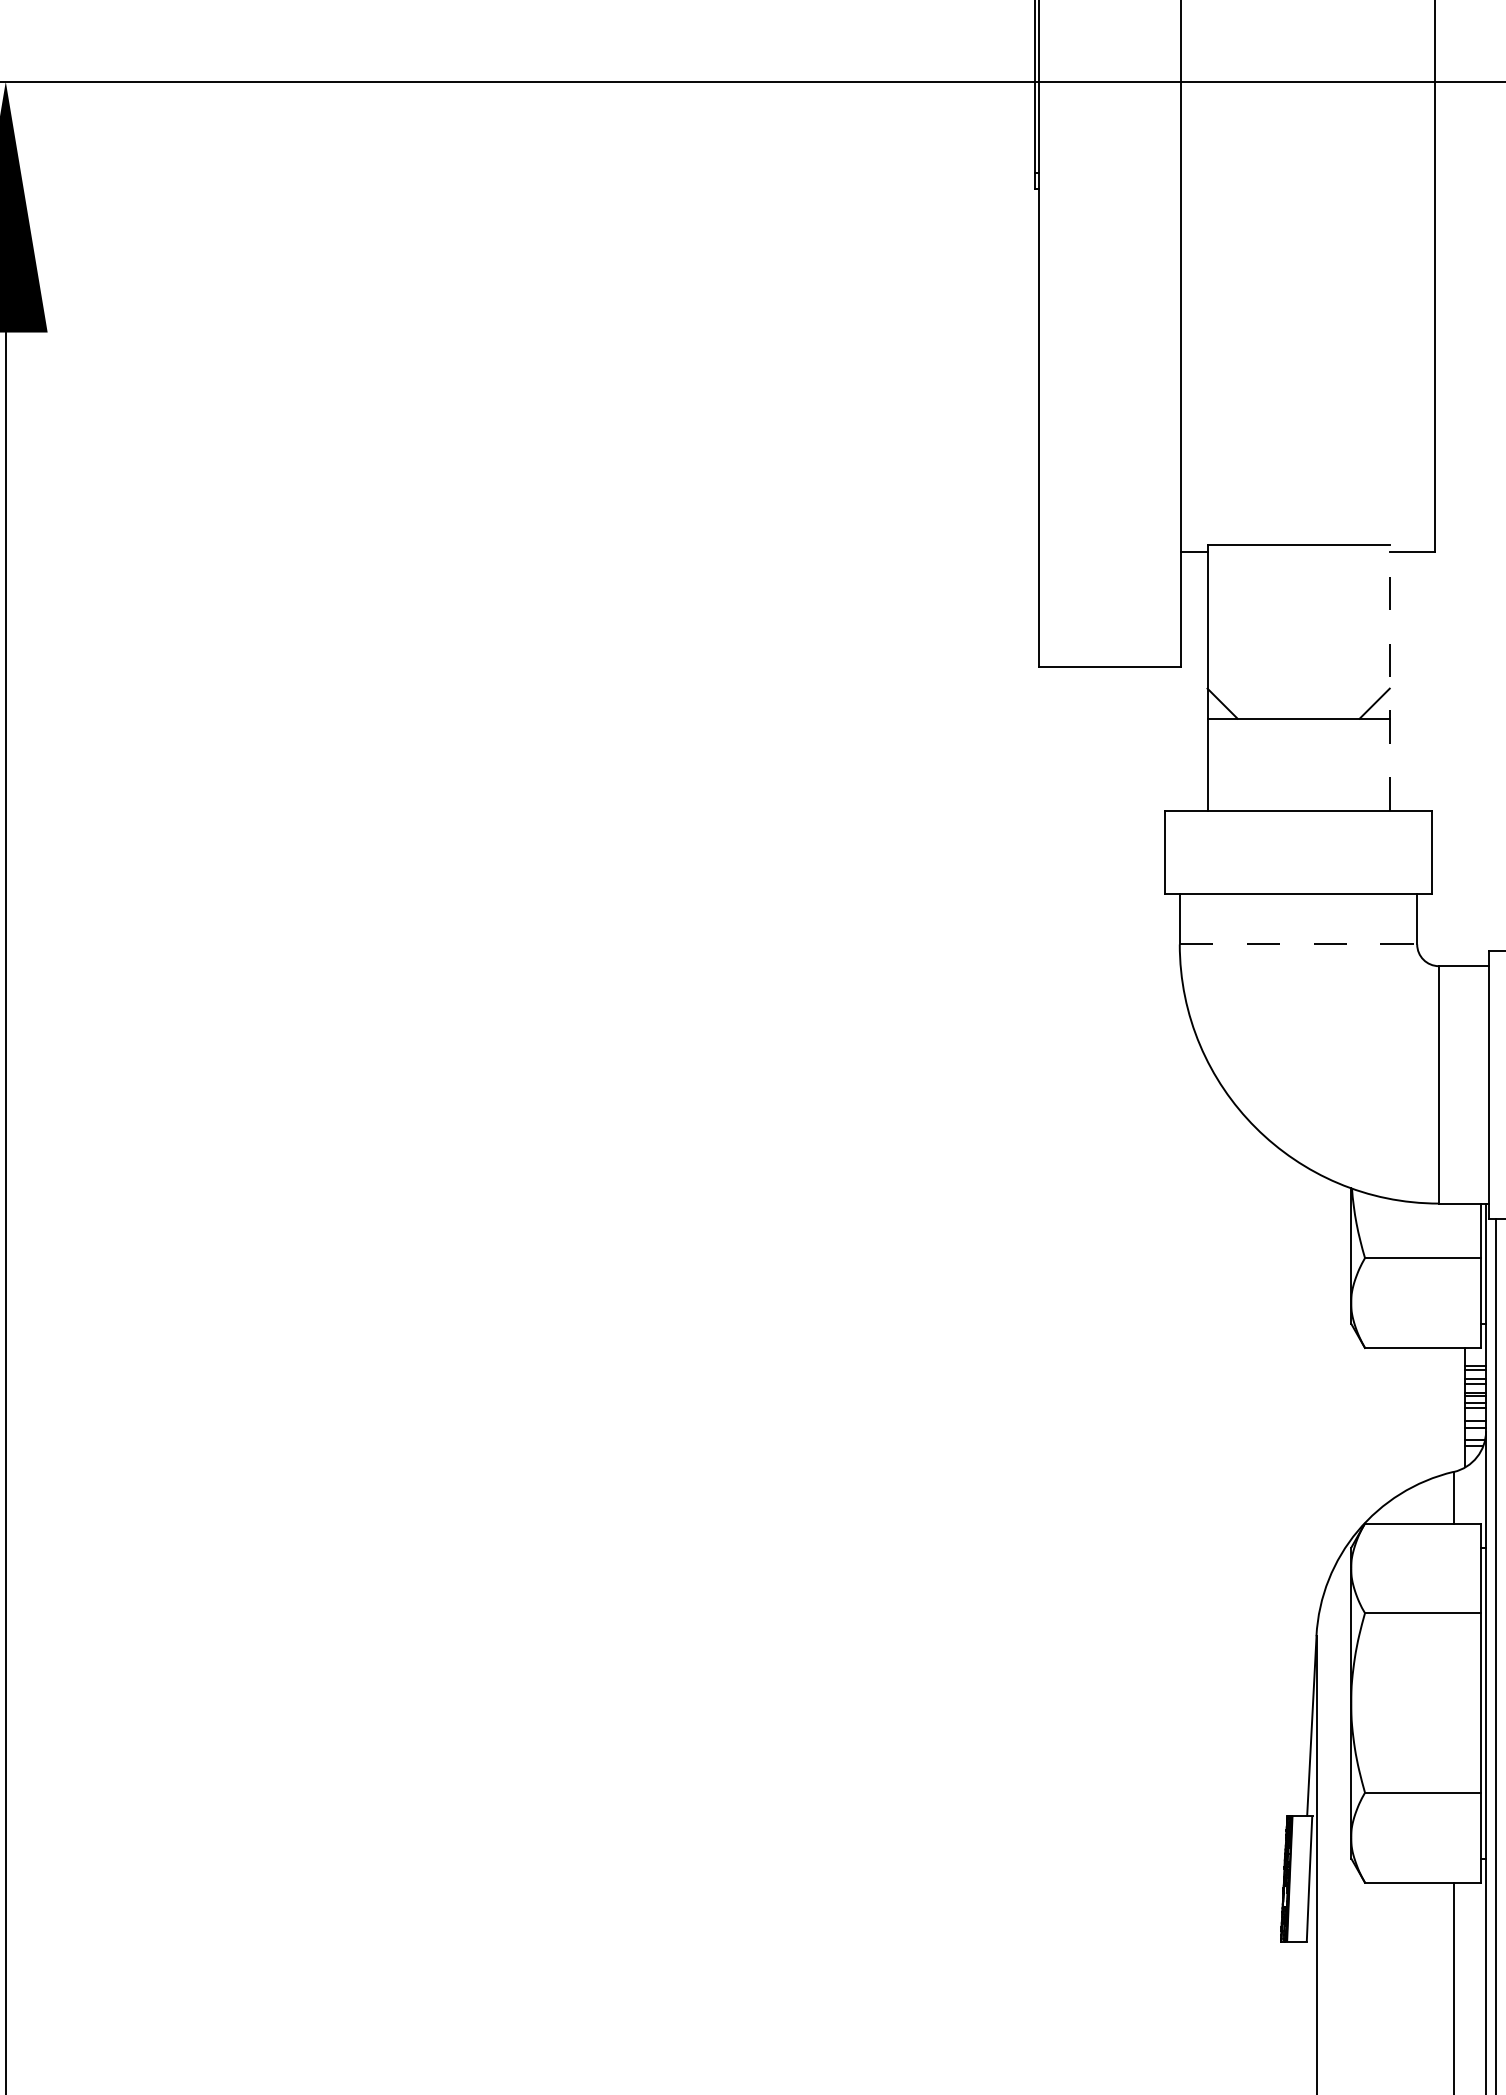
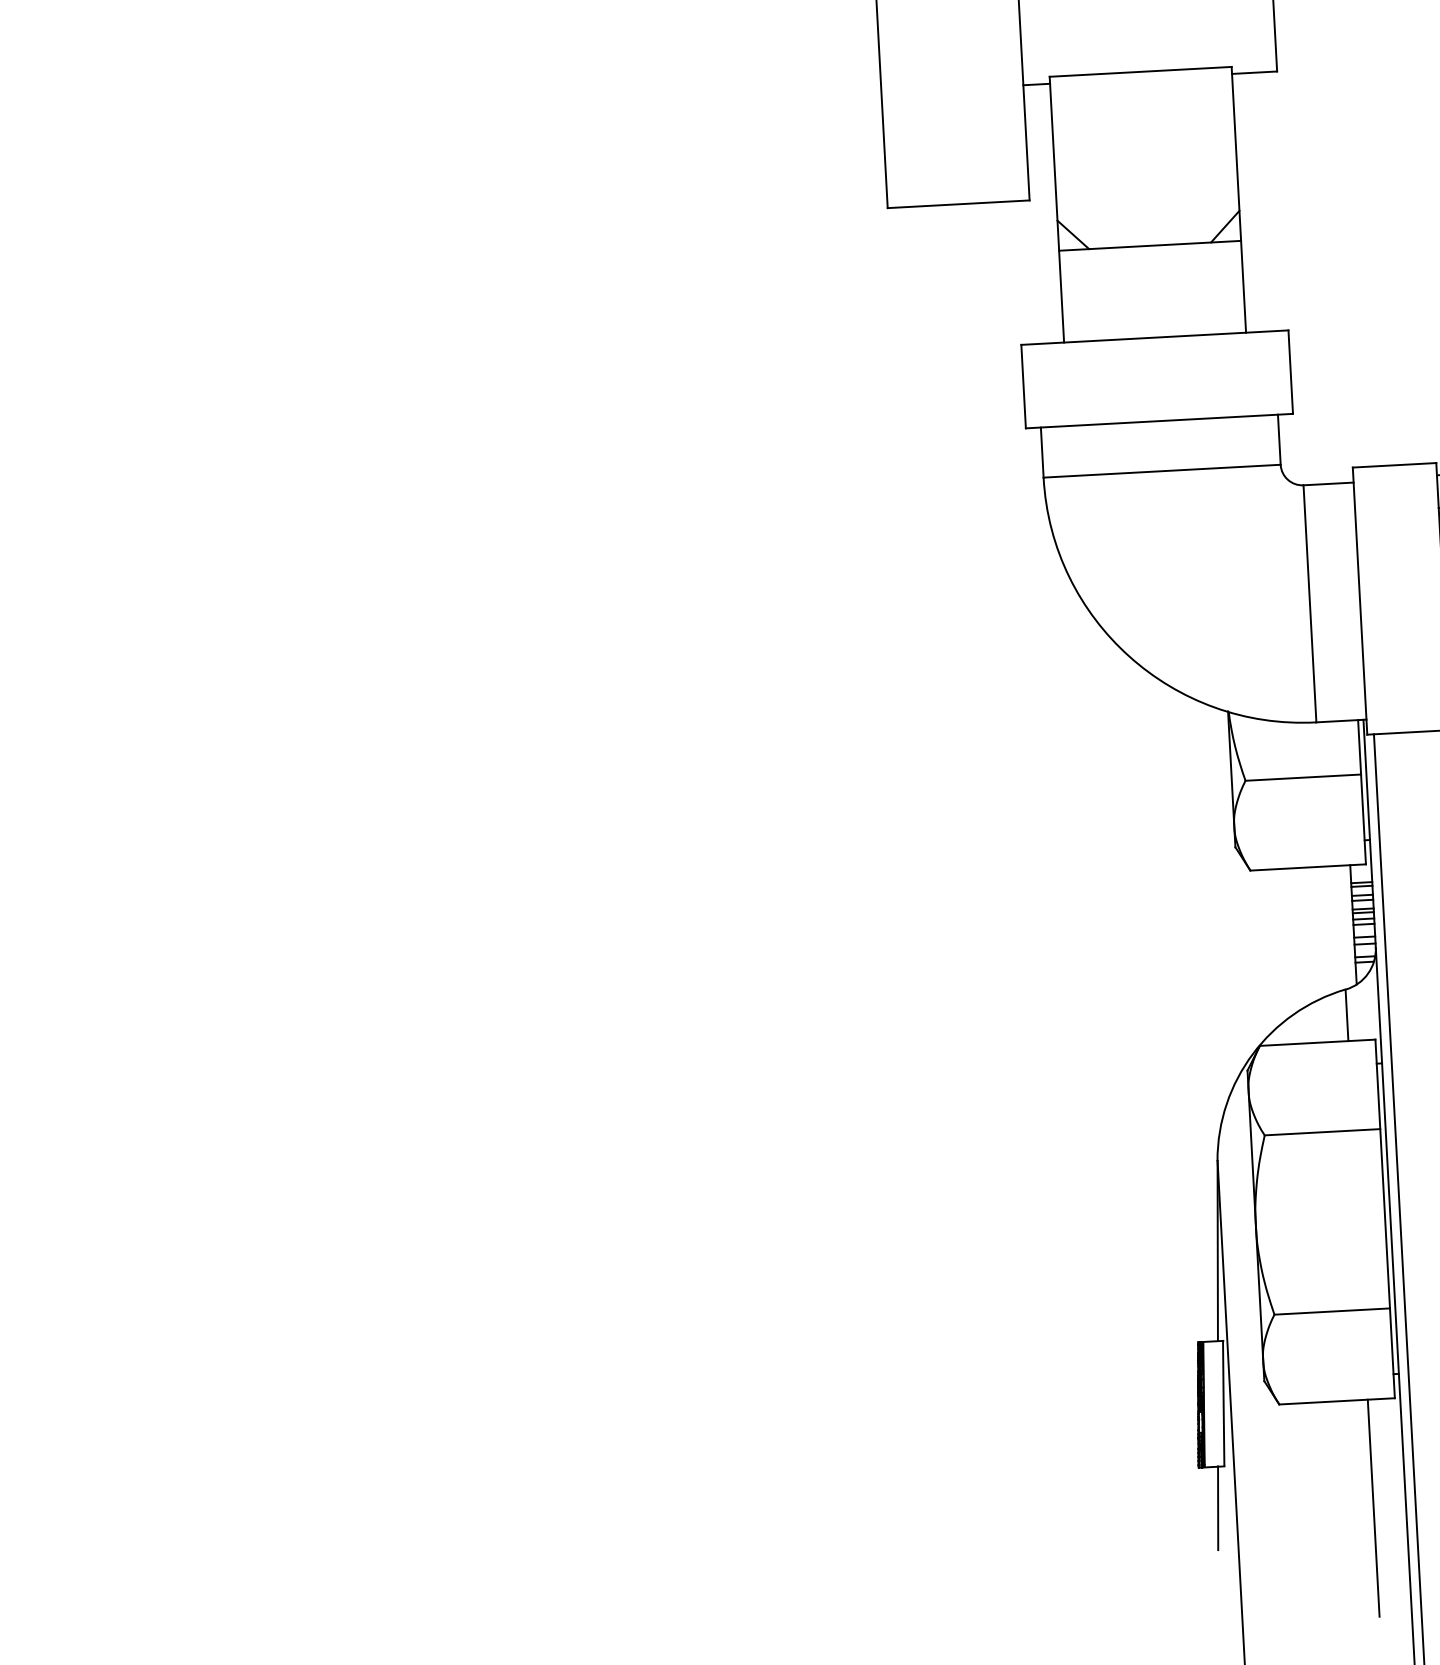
line: (1389, 677) -> (1238, 199), dashed -> solid
line: (1298, 944) -> (1162, 471), dashed -> solid
line: (1298, 1982) -> (1218, 1507), added

